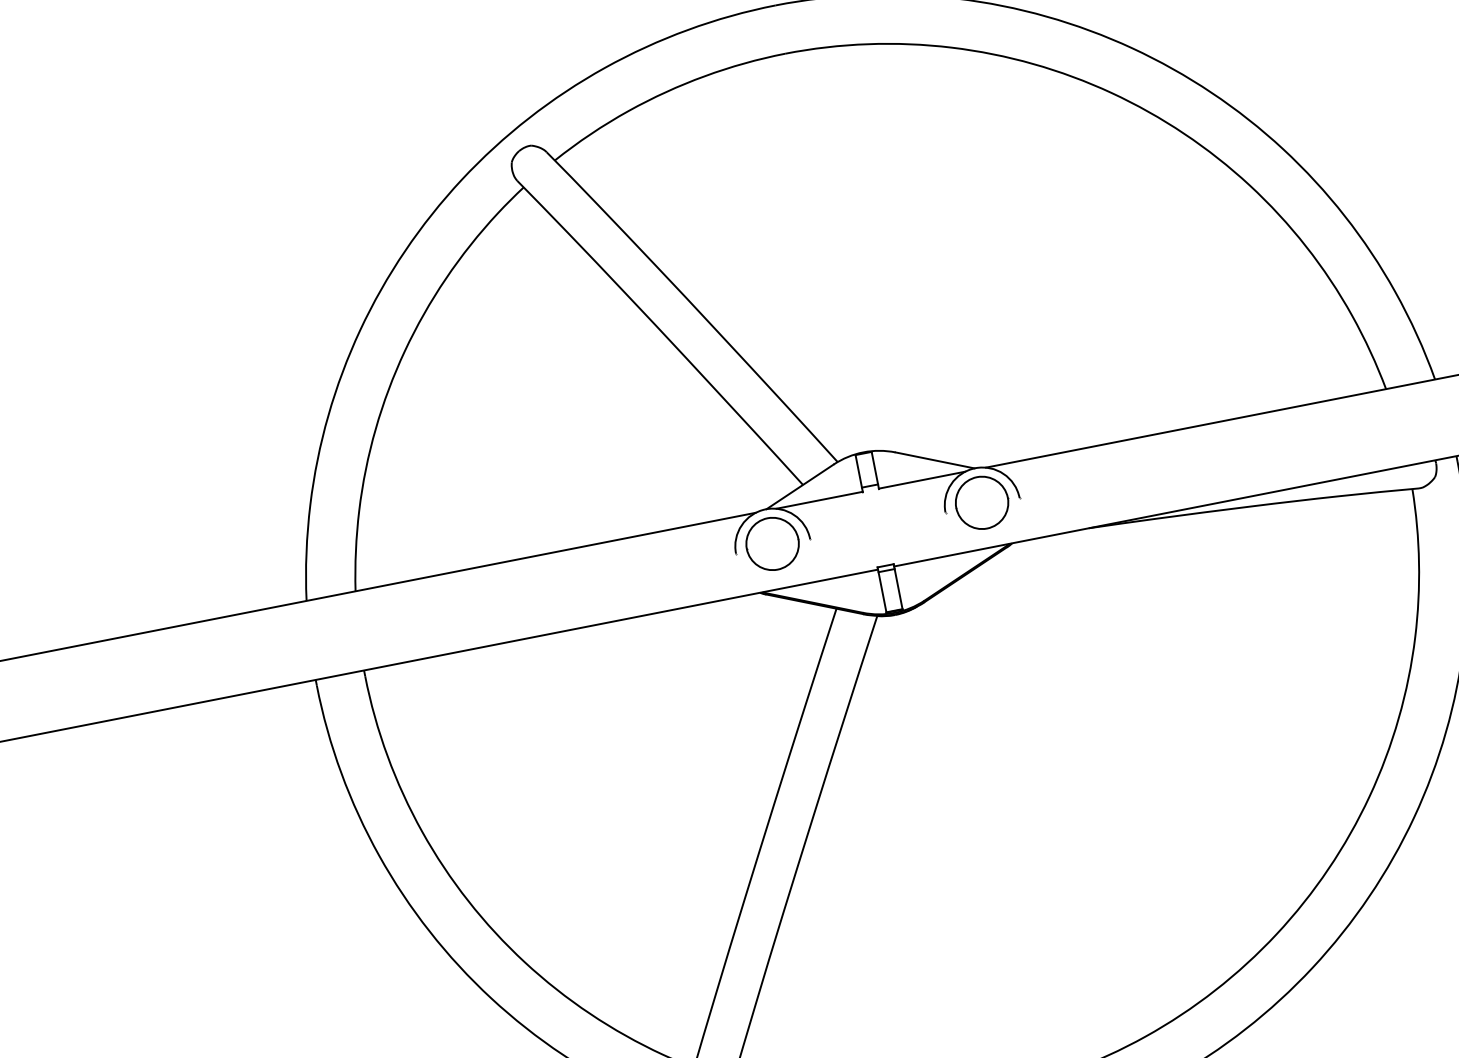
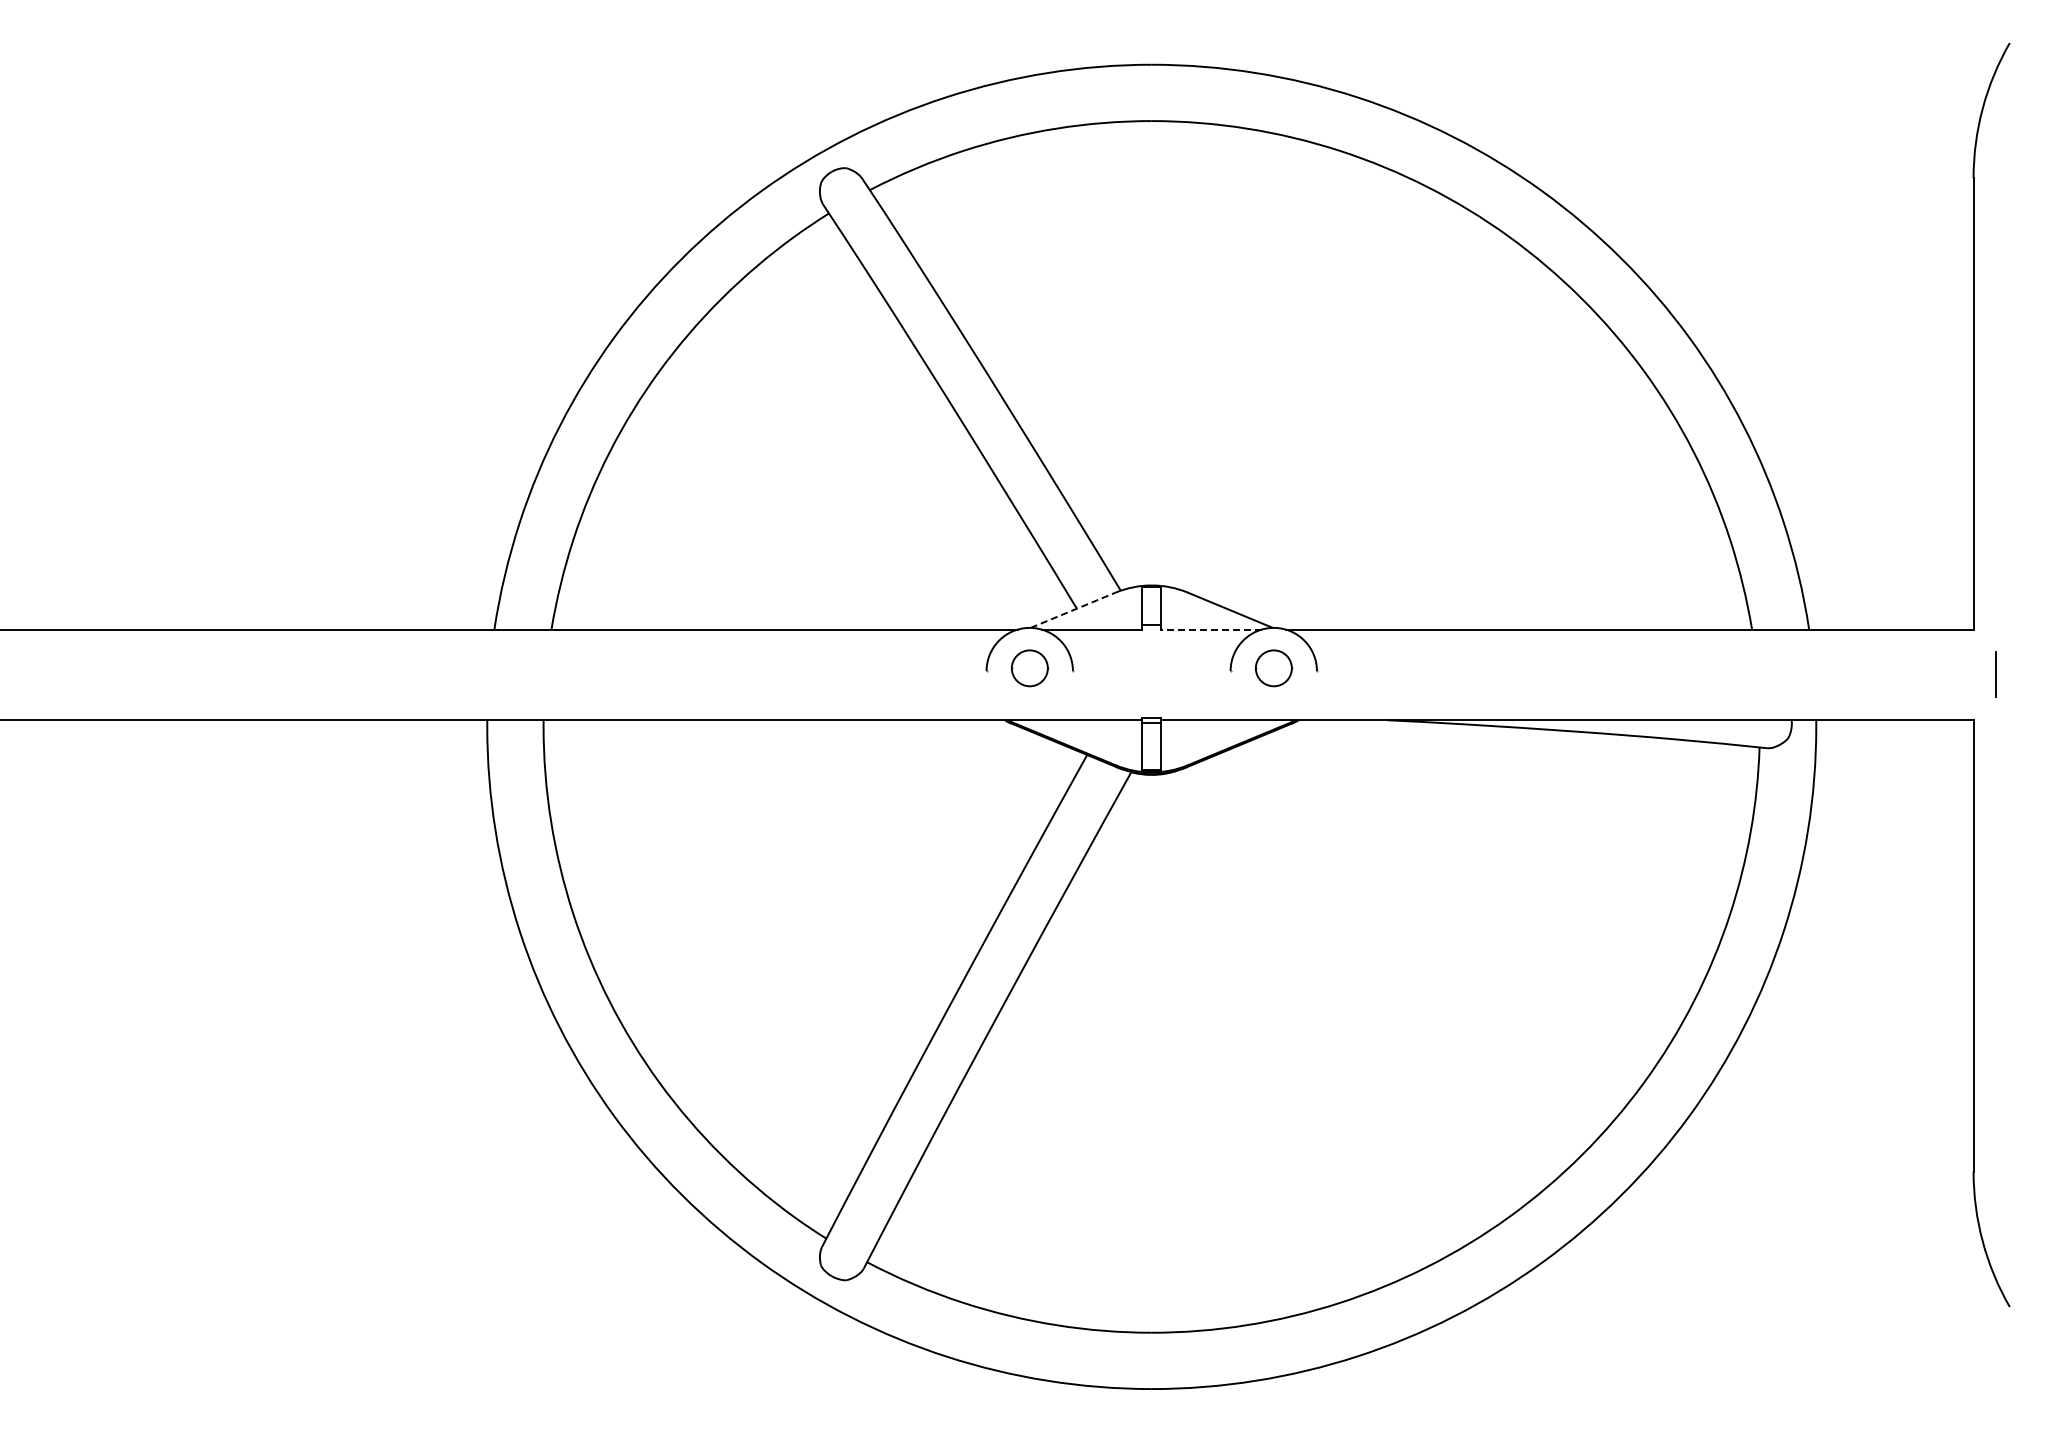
line: (921, 480) -> (1210, 629), solid -> dashed
line: (800, 487) -> (1073, 610), solid -> dashed
part: (981, 503) -> (1273, 668), size x0.6
part: (772, 544) -> (1029, 668), size x0.6

